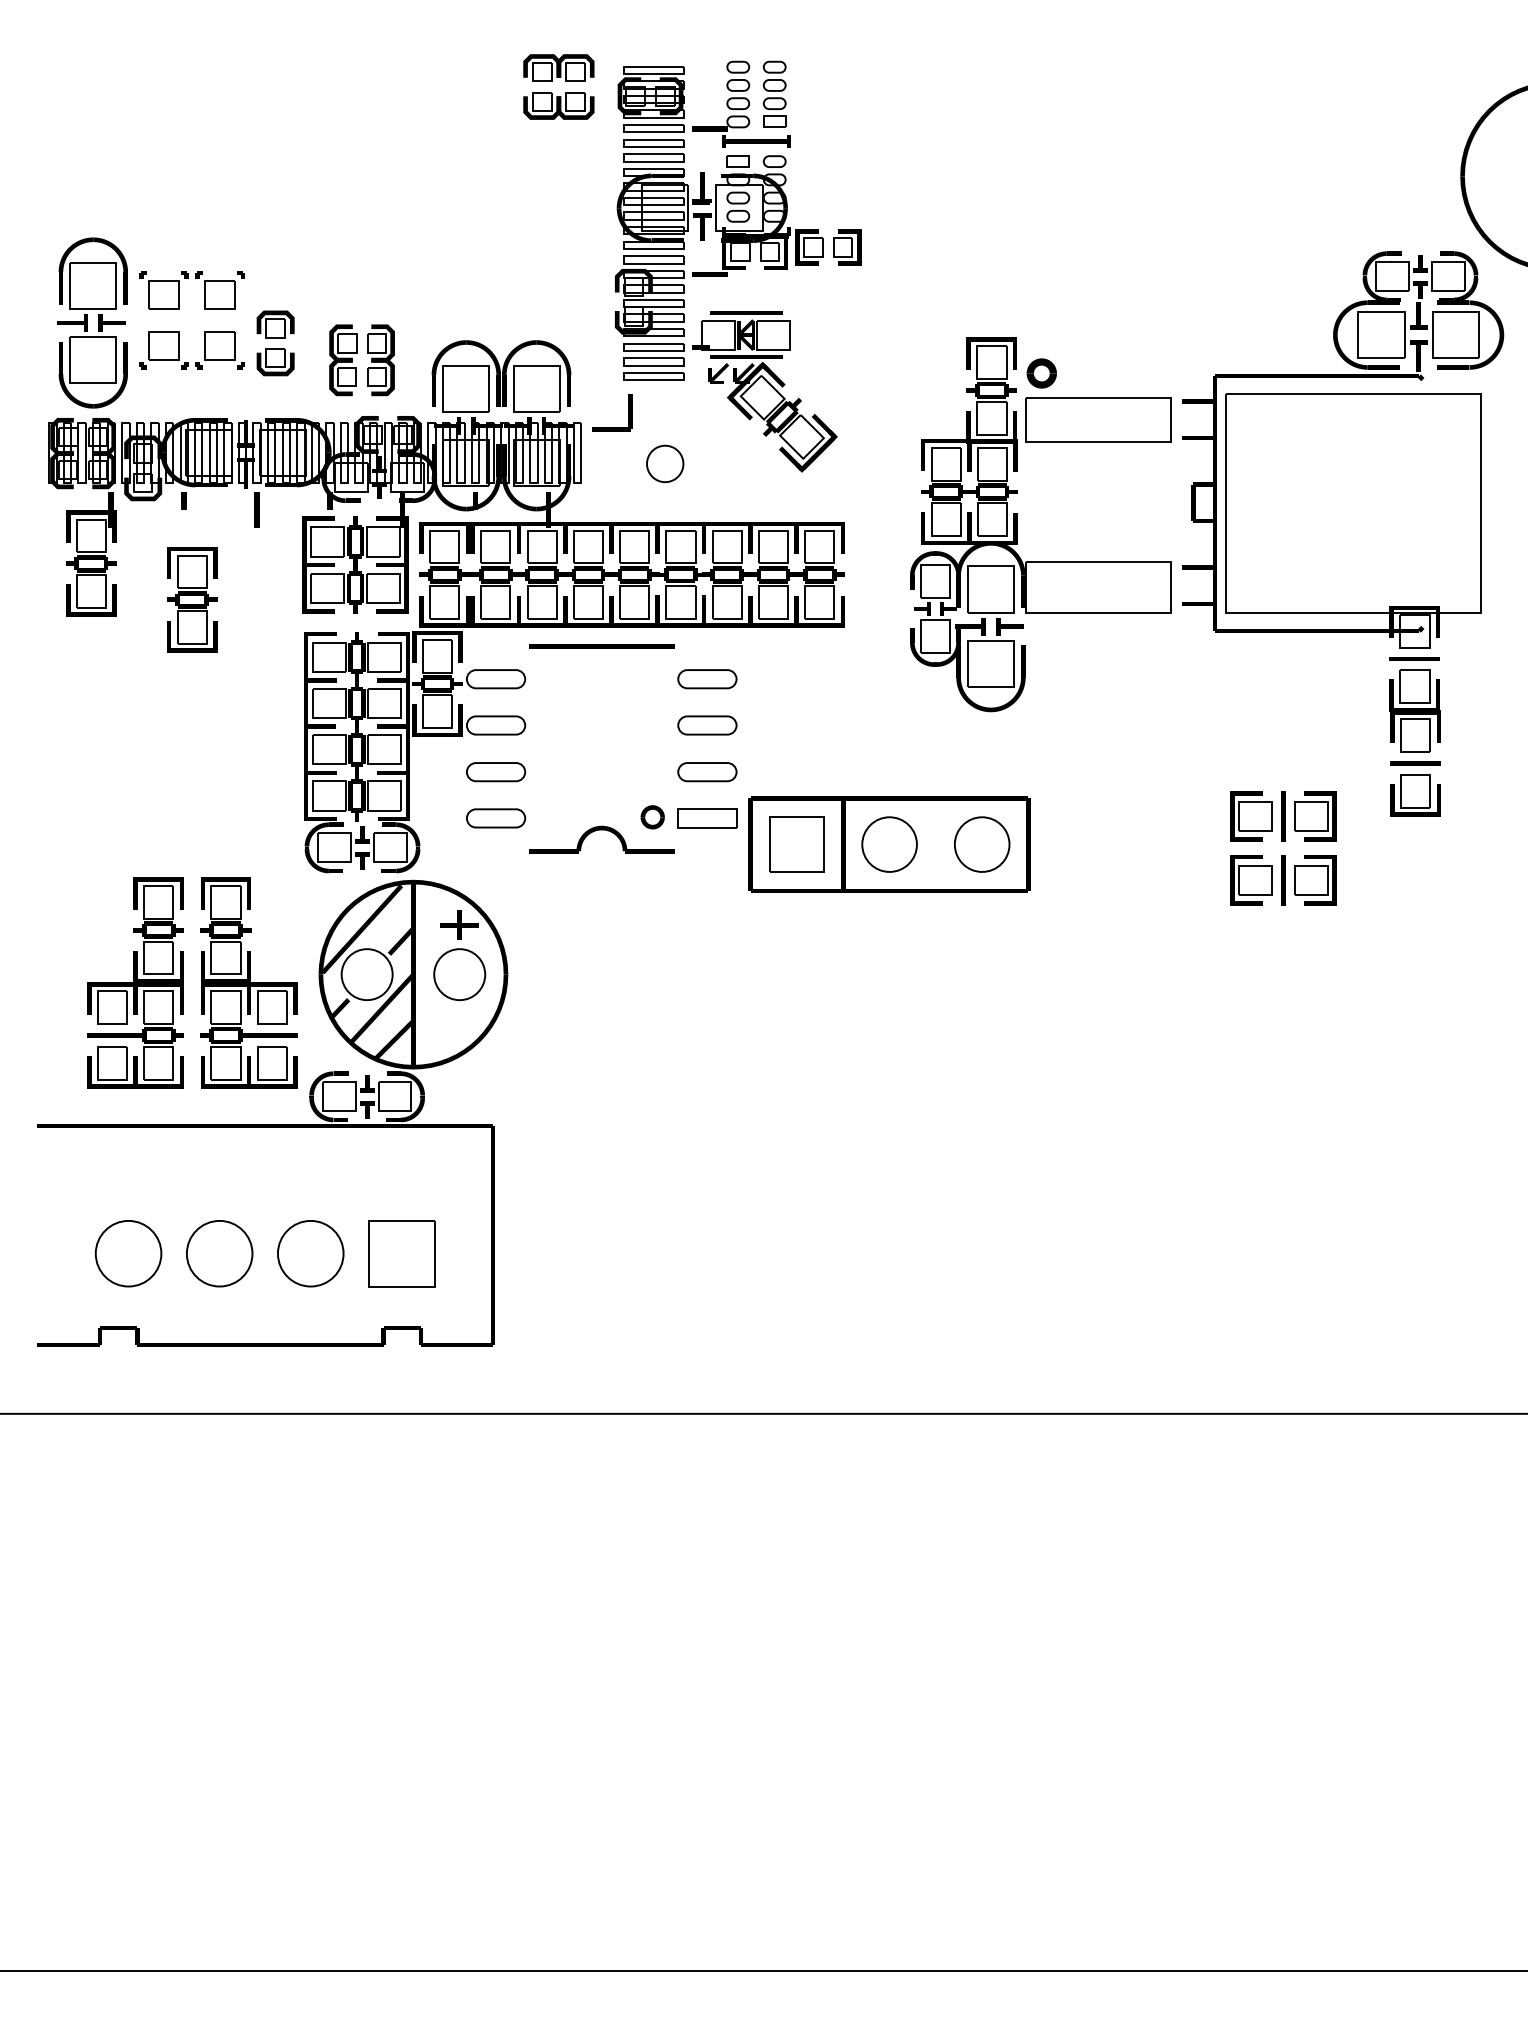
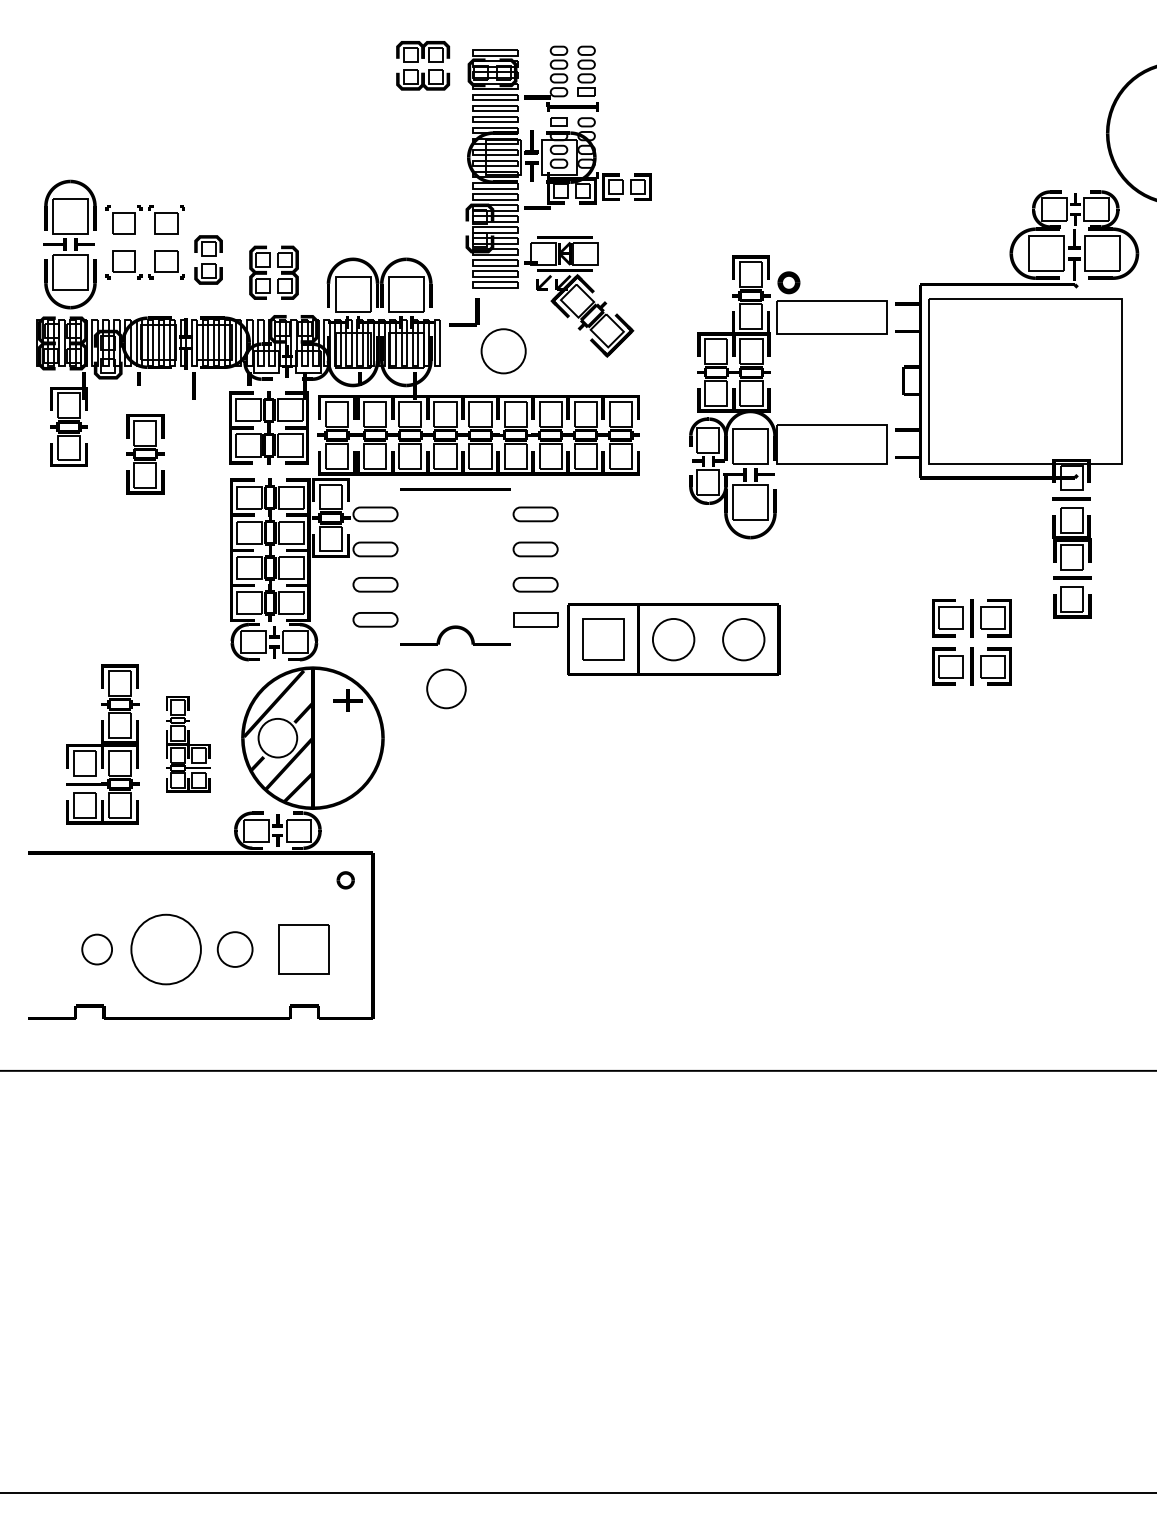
circle: (665, 463) -> (503, 350), size x1.6
part: (652, 817) -> (345, 880), moved
circle: (459, 974) -> (446, 688), moved
part: (248, 982) -> (188, 744), size x0.6
circle: (128, 1253) -> (97, 949), size x0.6
circle: (219, 1253) -> (166, 949), size x1.4
circle: (310, 1253) -> (234, 949), size x0.7

